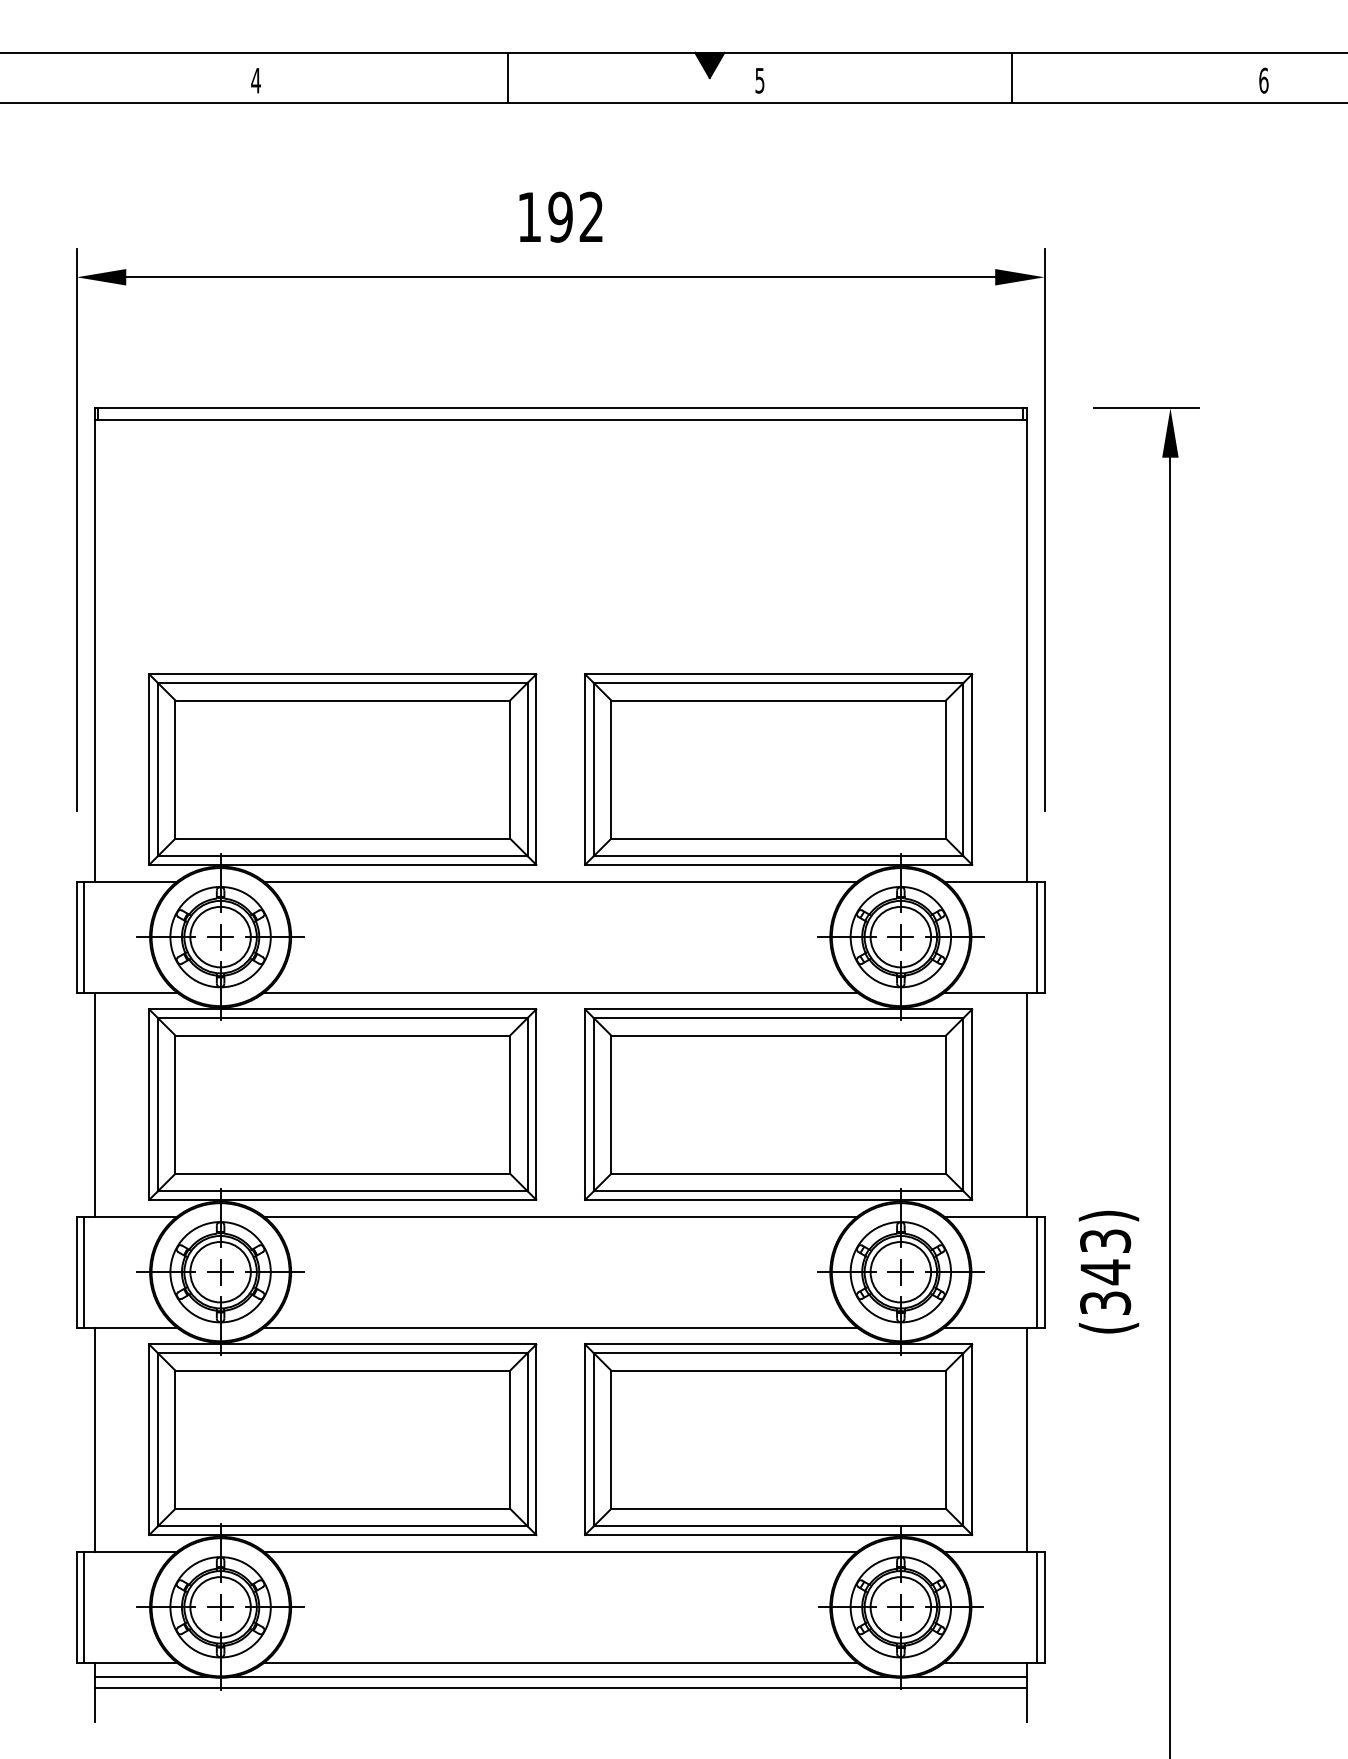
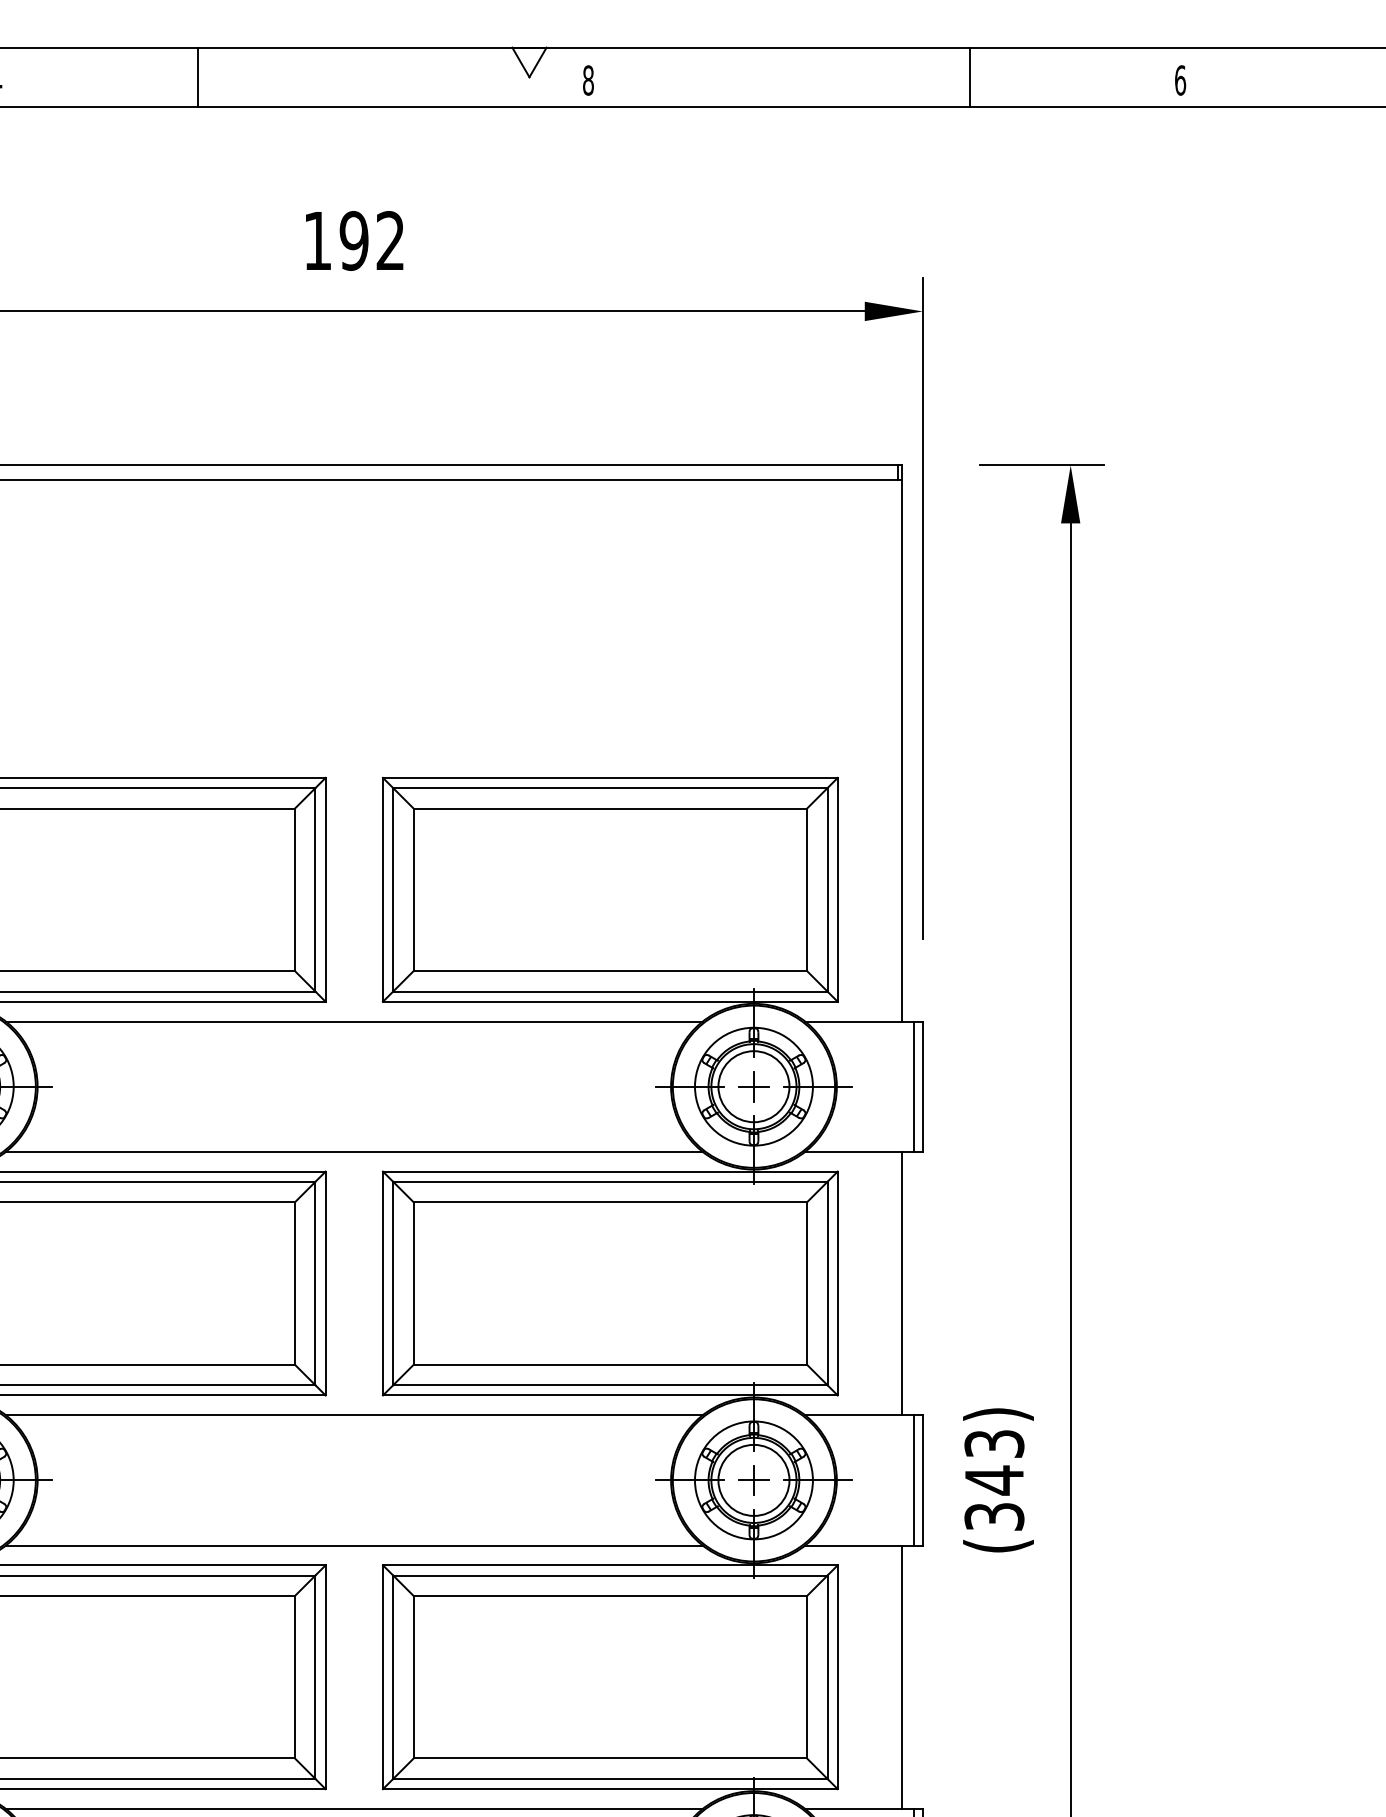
fill: (709, 64) -> (529, 61), removed
line: (508, 77) -> (197, 76), moved
line: (1012, 77) -> (970, 76), moved
text: (759, 80) -> (587, 80), 5 -> 8

